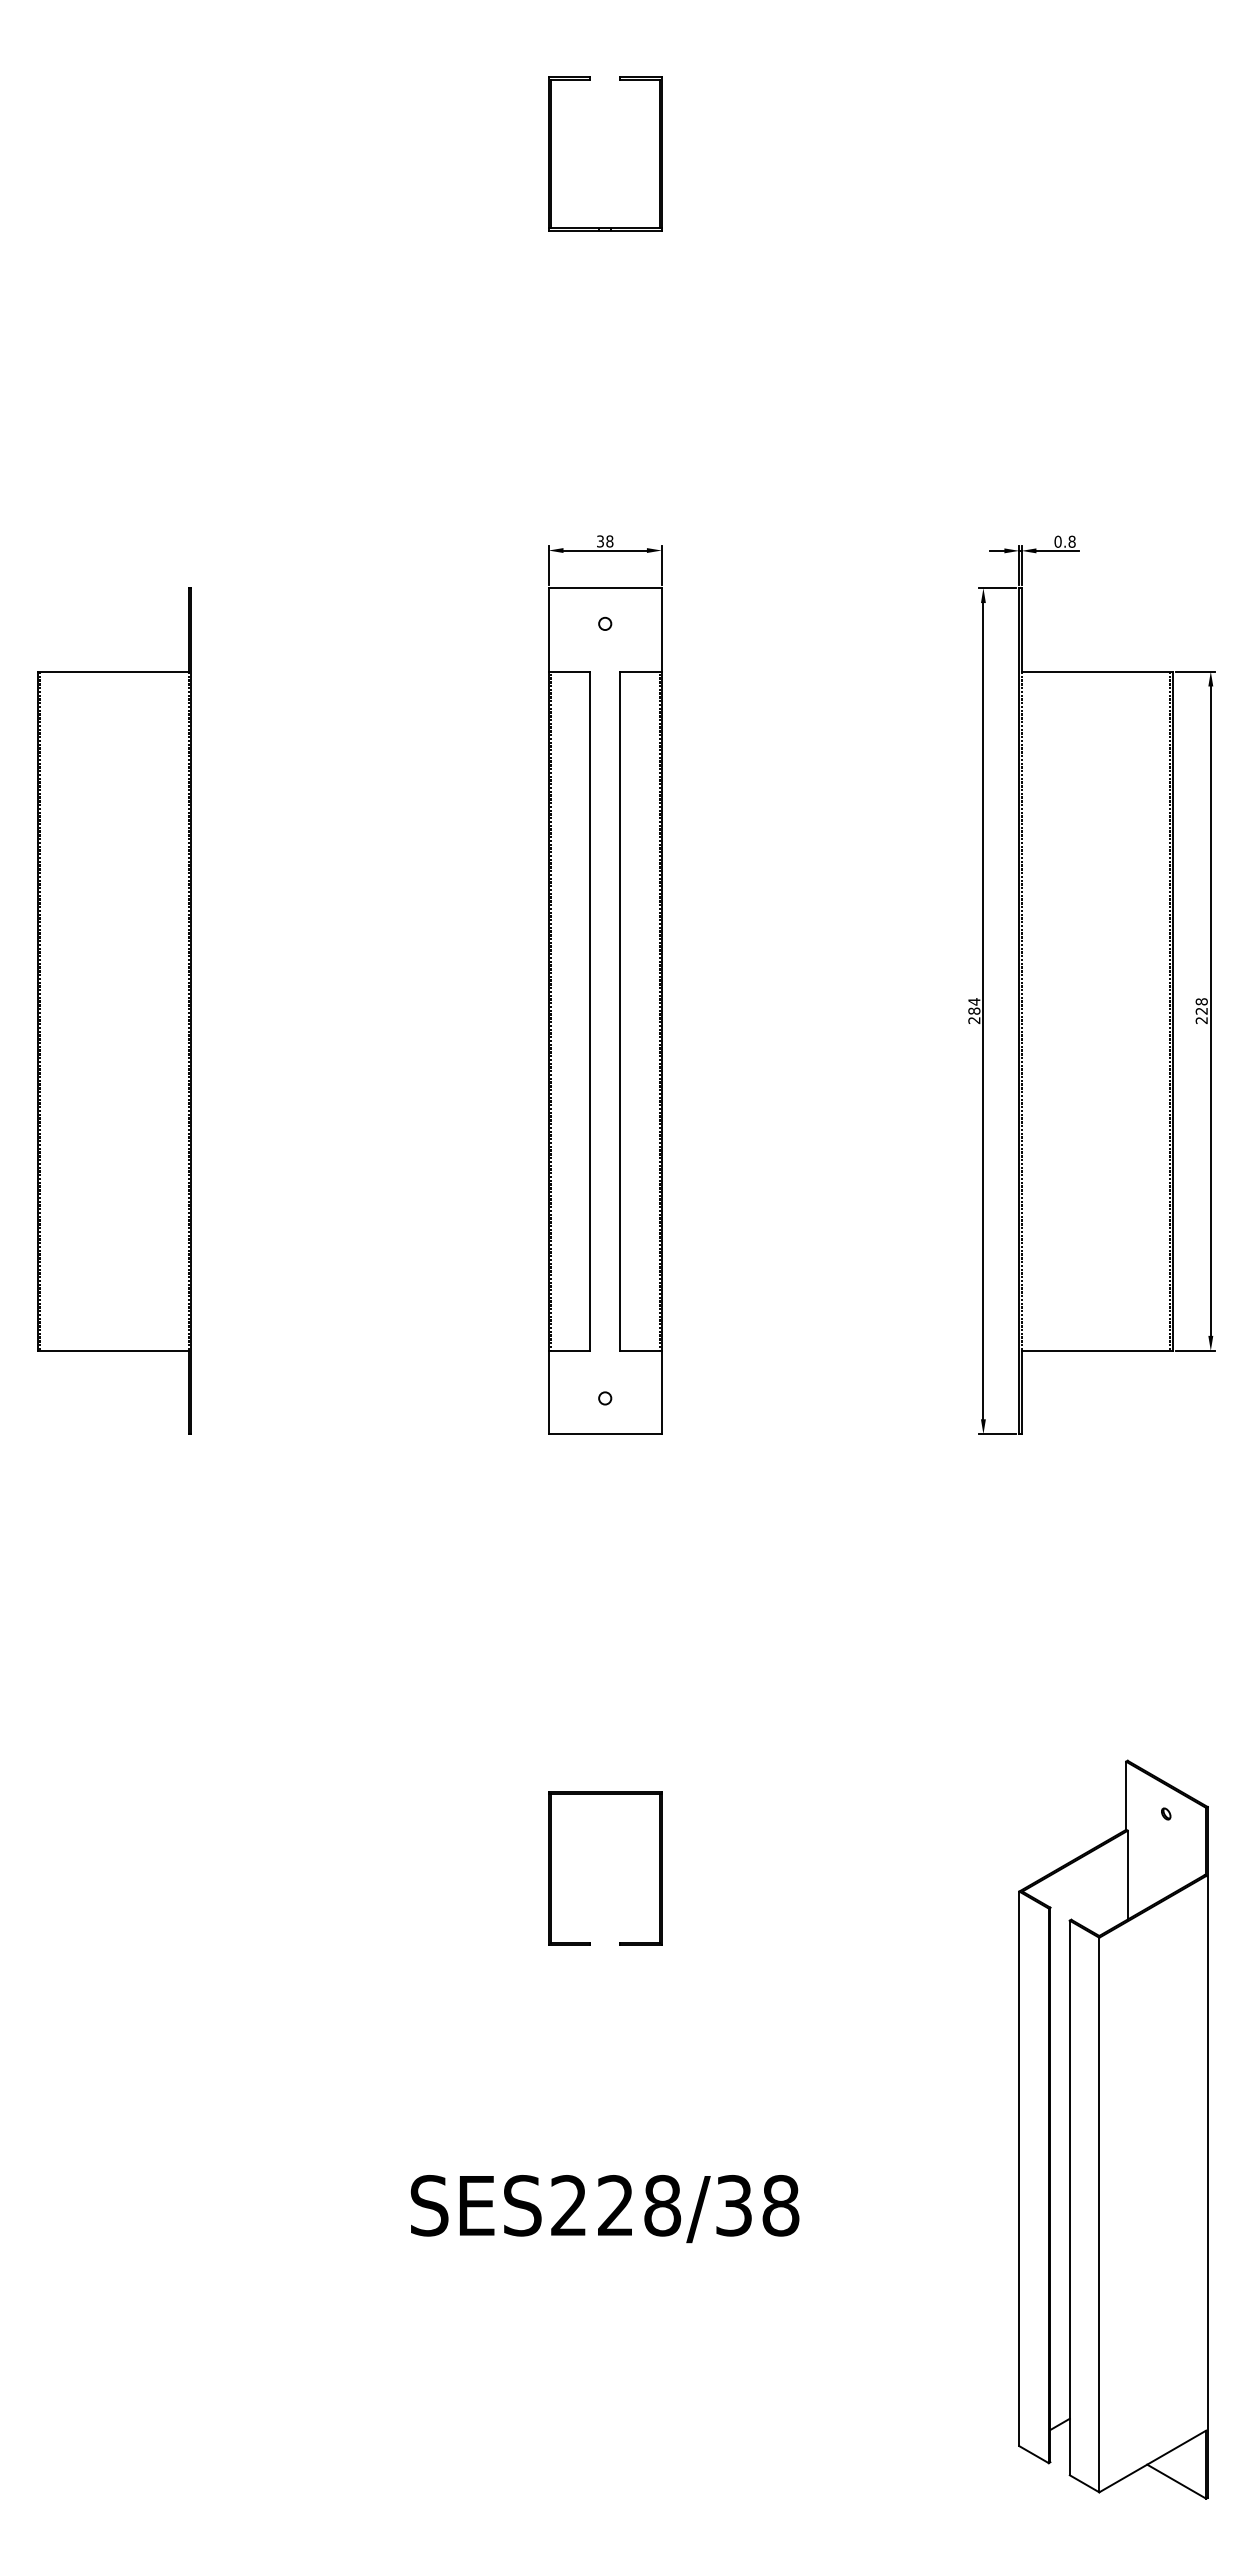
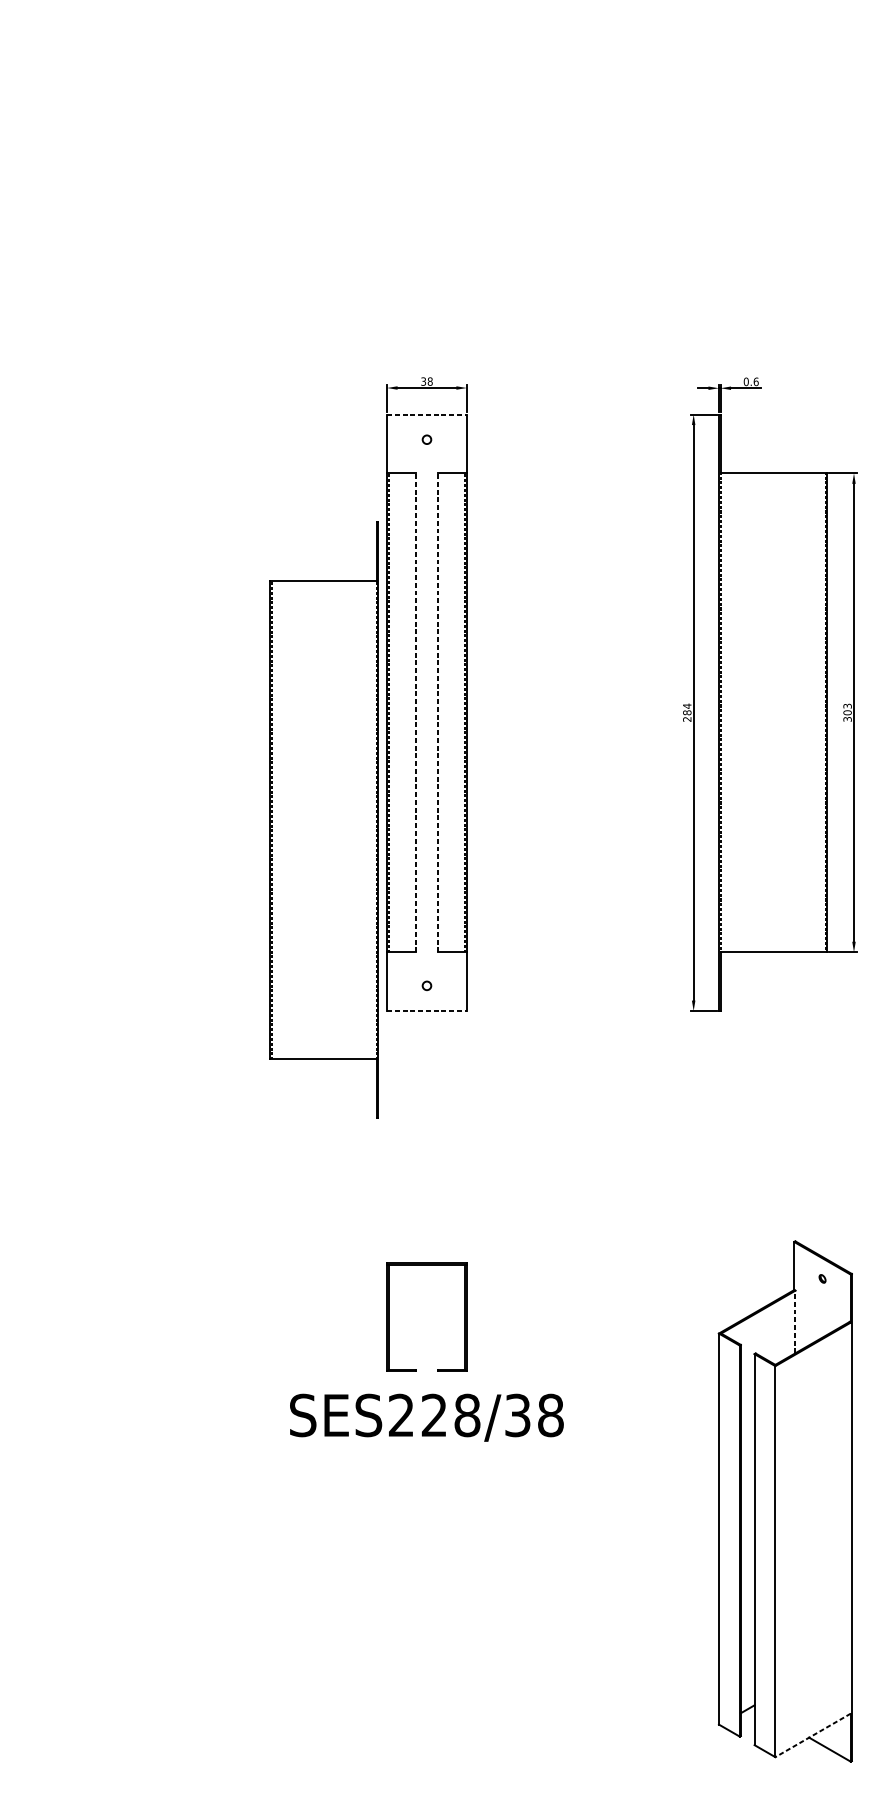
part: (551, 153) -> (389, 108), removed
text: (1071, 541) -> (755, 381), 0.8 -> 0.6
line: (605, 588) -> (427, 414), solid -> dashed
part: (114, 1010) -> (324, 819), moved
text: (1201, 1010) -> (847, 712), 228 -> 303
line: (590, 1011) -> (416, 713), solid -> dashed
line: (620, 1011) -> (437, 713), solid -> dashed
line: (605, 1434) -> (427, 1011), solid -> dashed
line: (1127, 1874) -> (795, 1321), solid -> dashed
text: (604, 2209) -> (426, 1418), moved
line: (1152, 2461) -> (812, 1735), solid -> dashed

